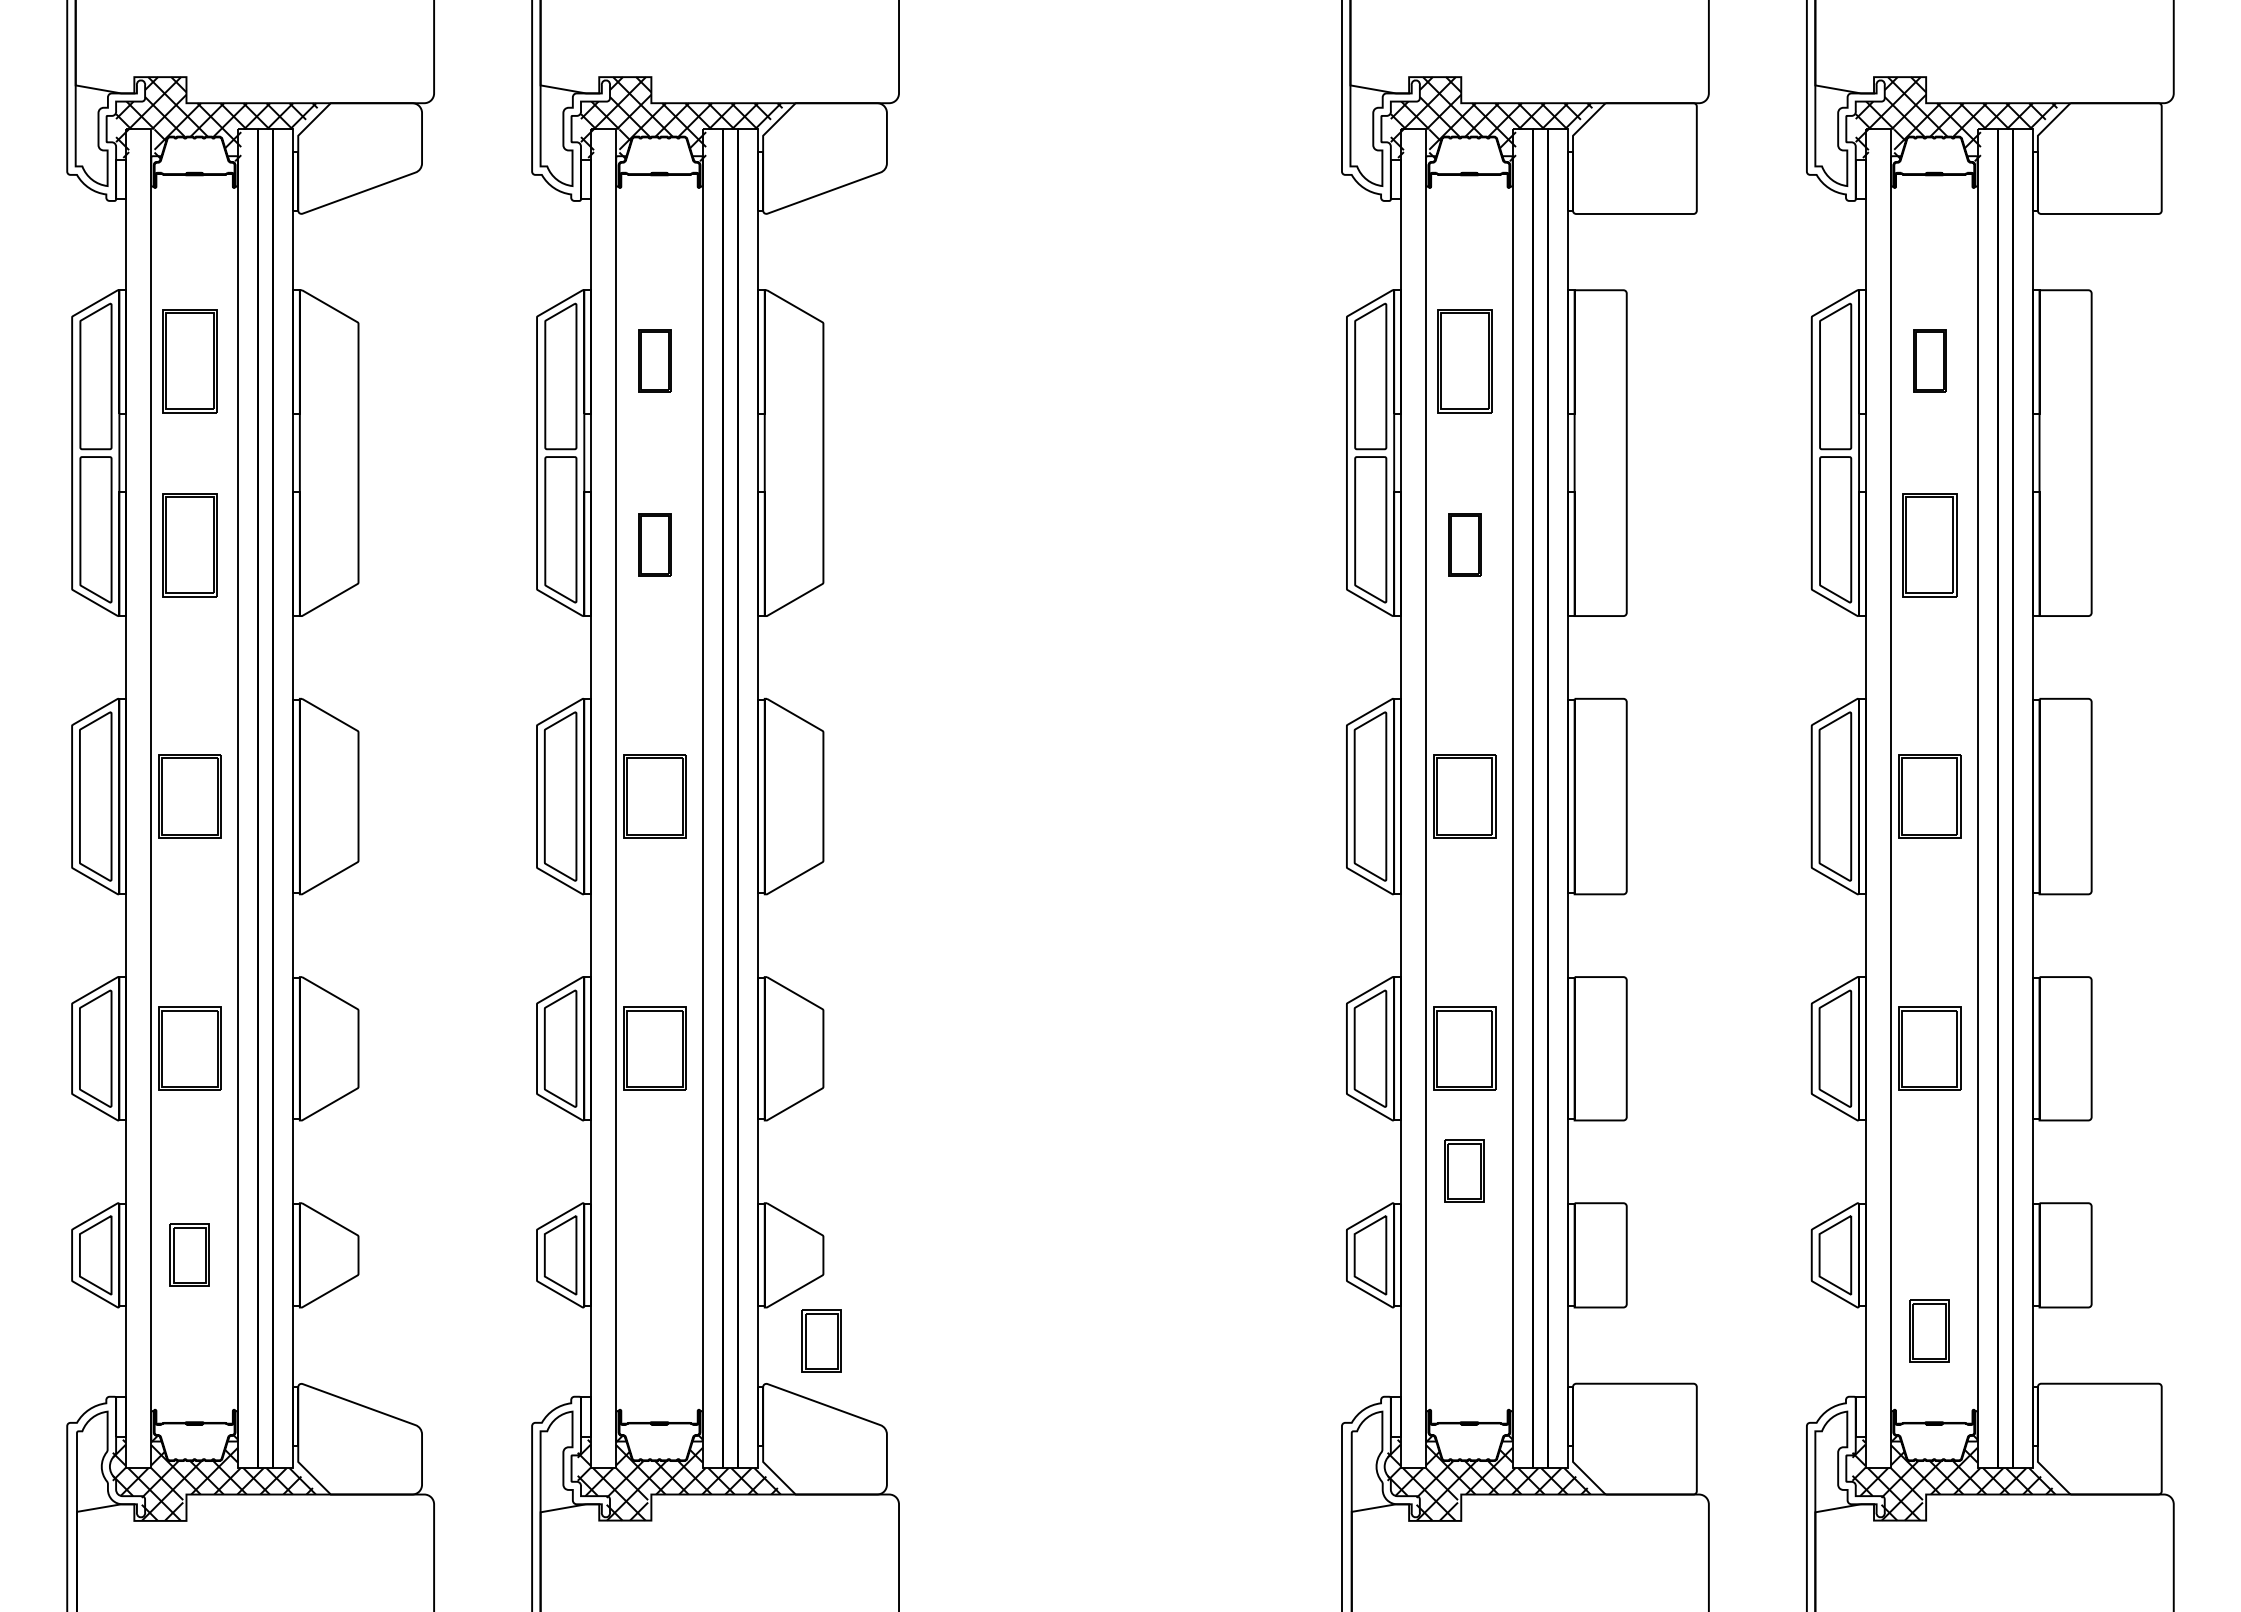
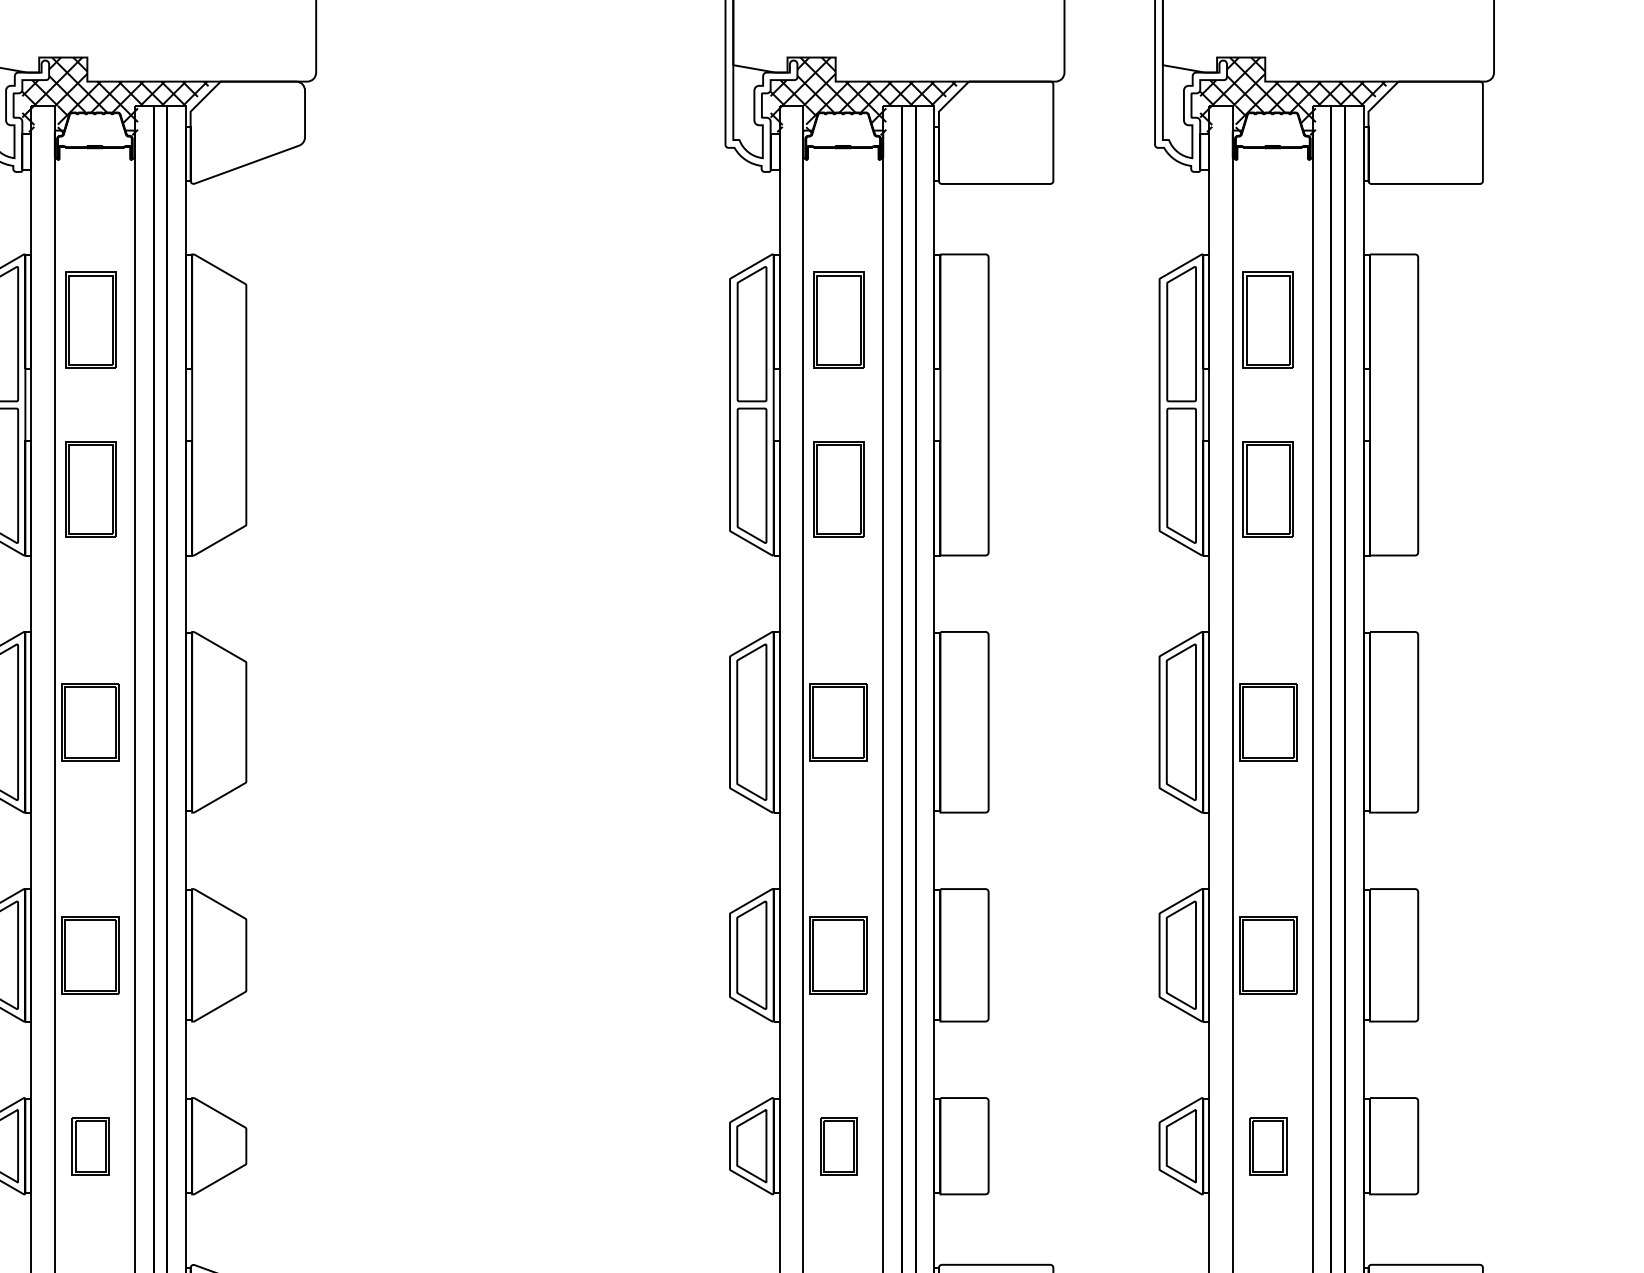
part: (654, 361) -> (90, 320), size x1.67
part: (1929, 361) -> (1268, 320), size x1.67
part: (654, 545) -> (90, 490), size x1.67
part: (1464, 545) -> (838, 490), size x1.67
part: (1464, 1170) -> (838, 1145), moved
part: (1929, 1330) -> (1268, 1145), moved
part: (821, 1340) -> (90, 1145), moved

